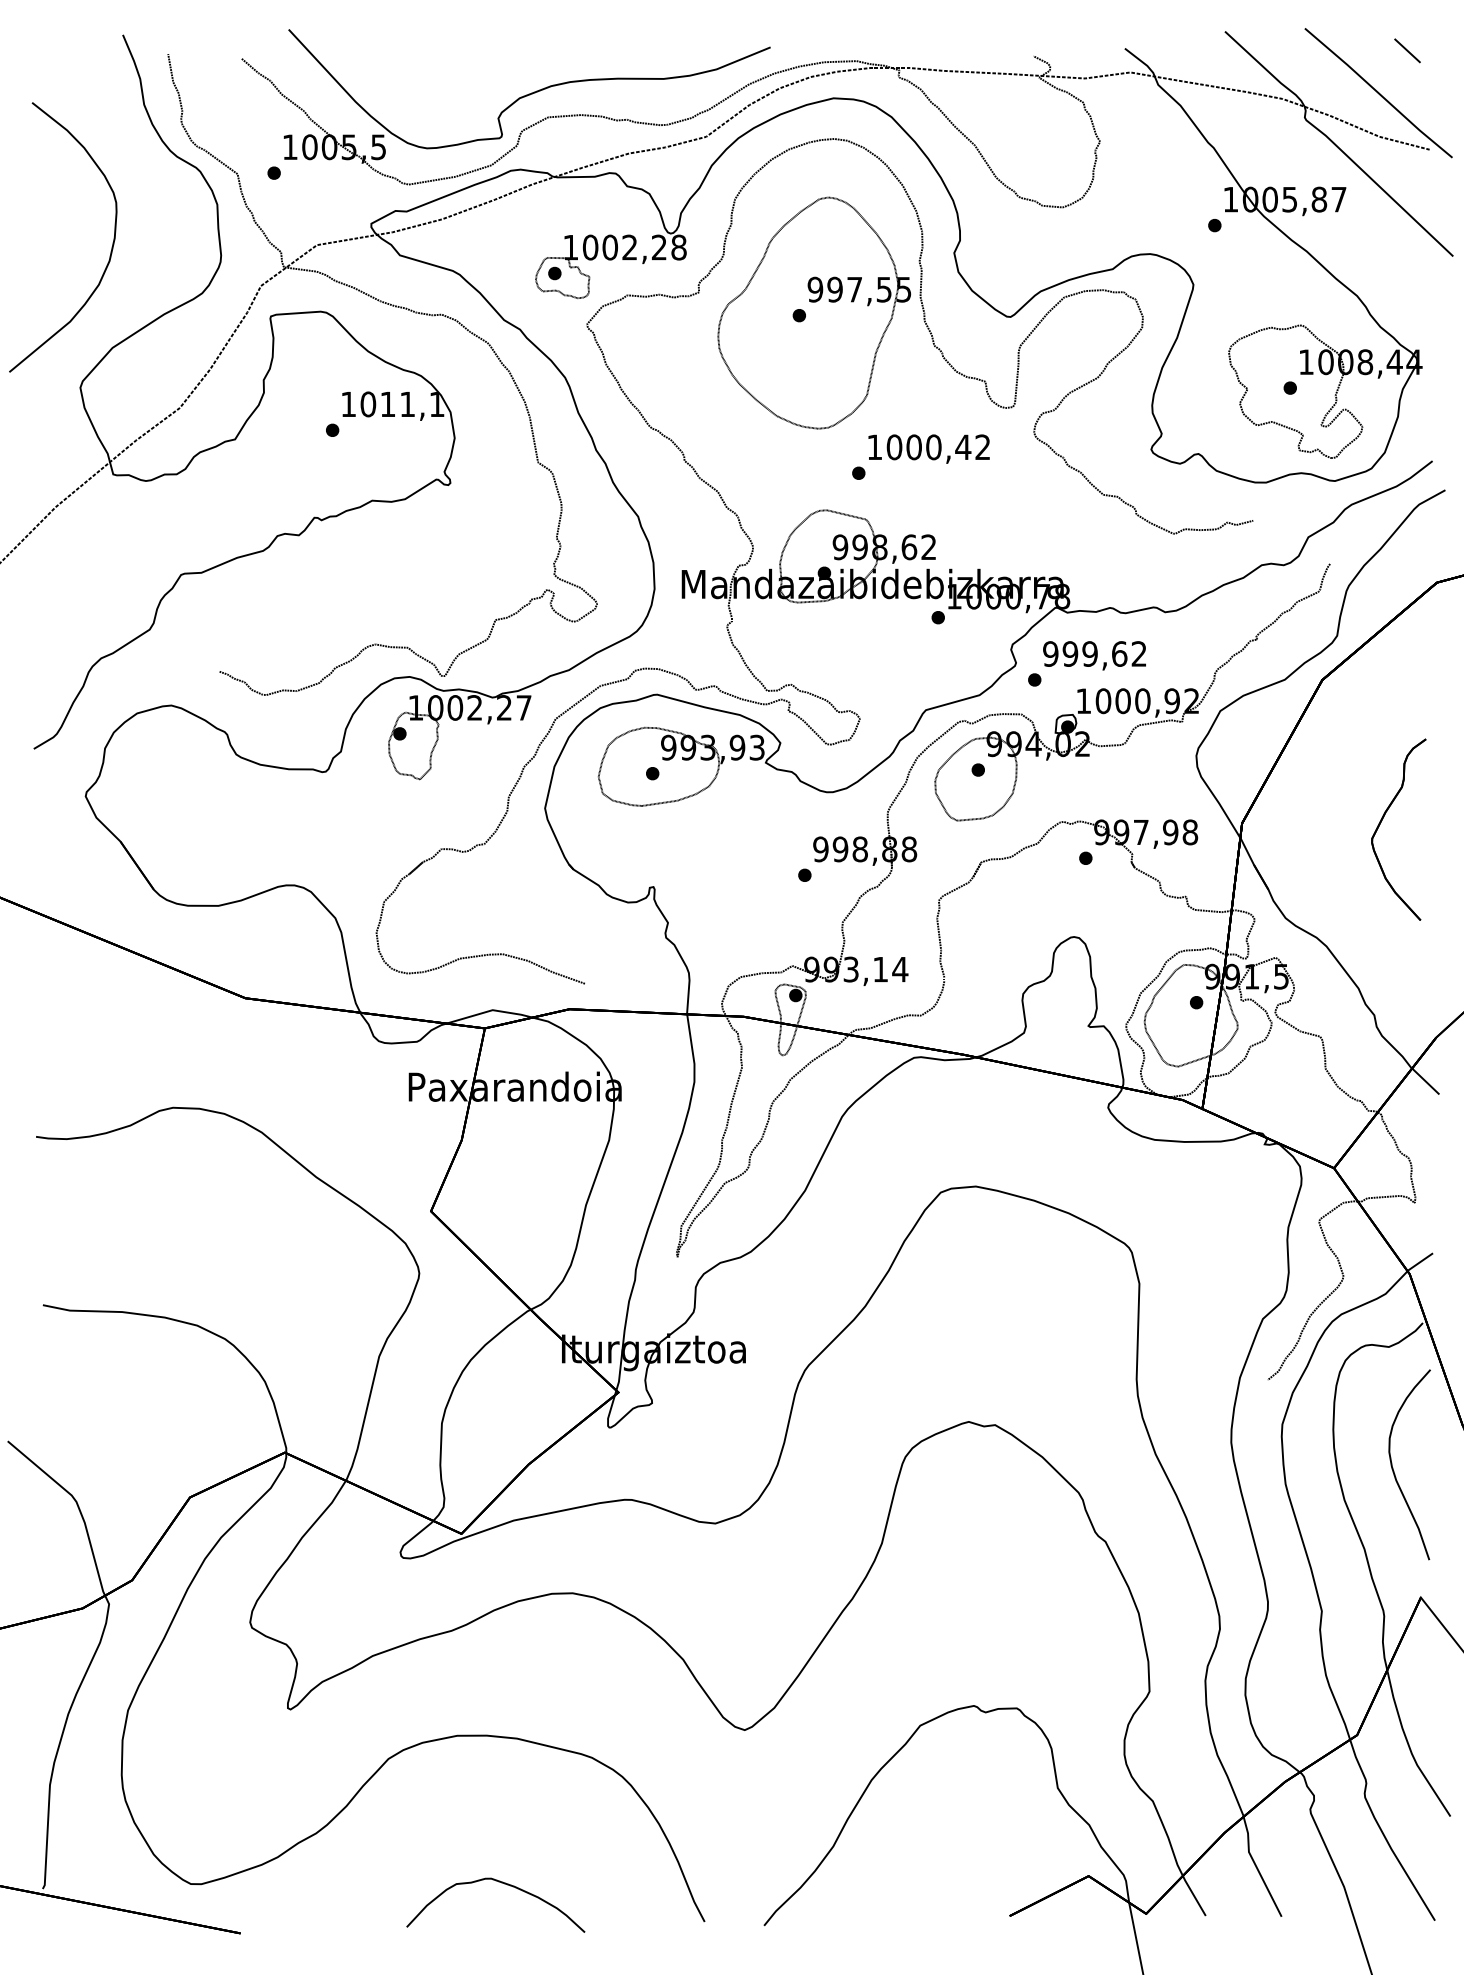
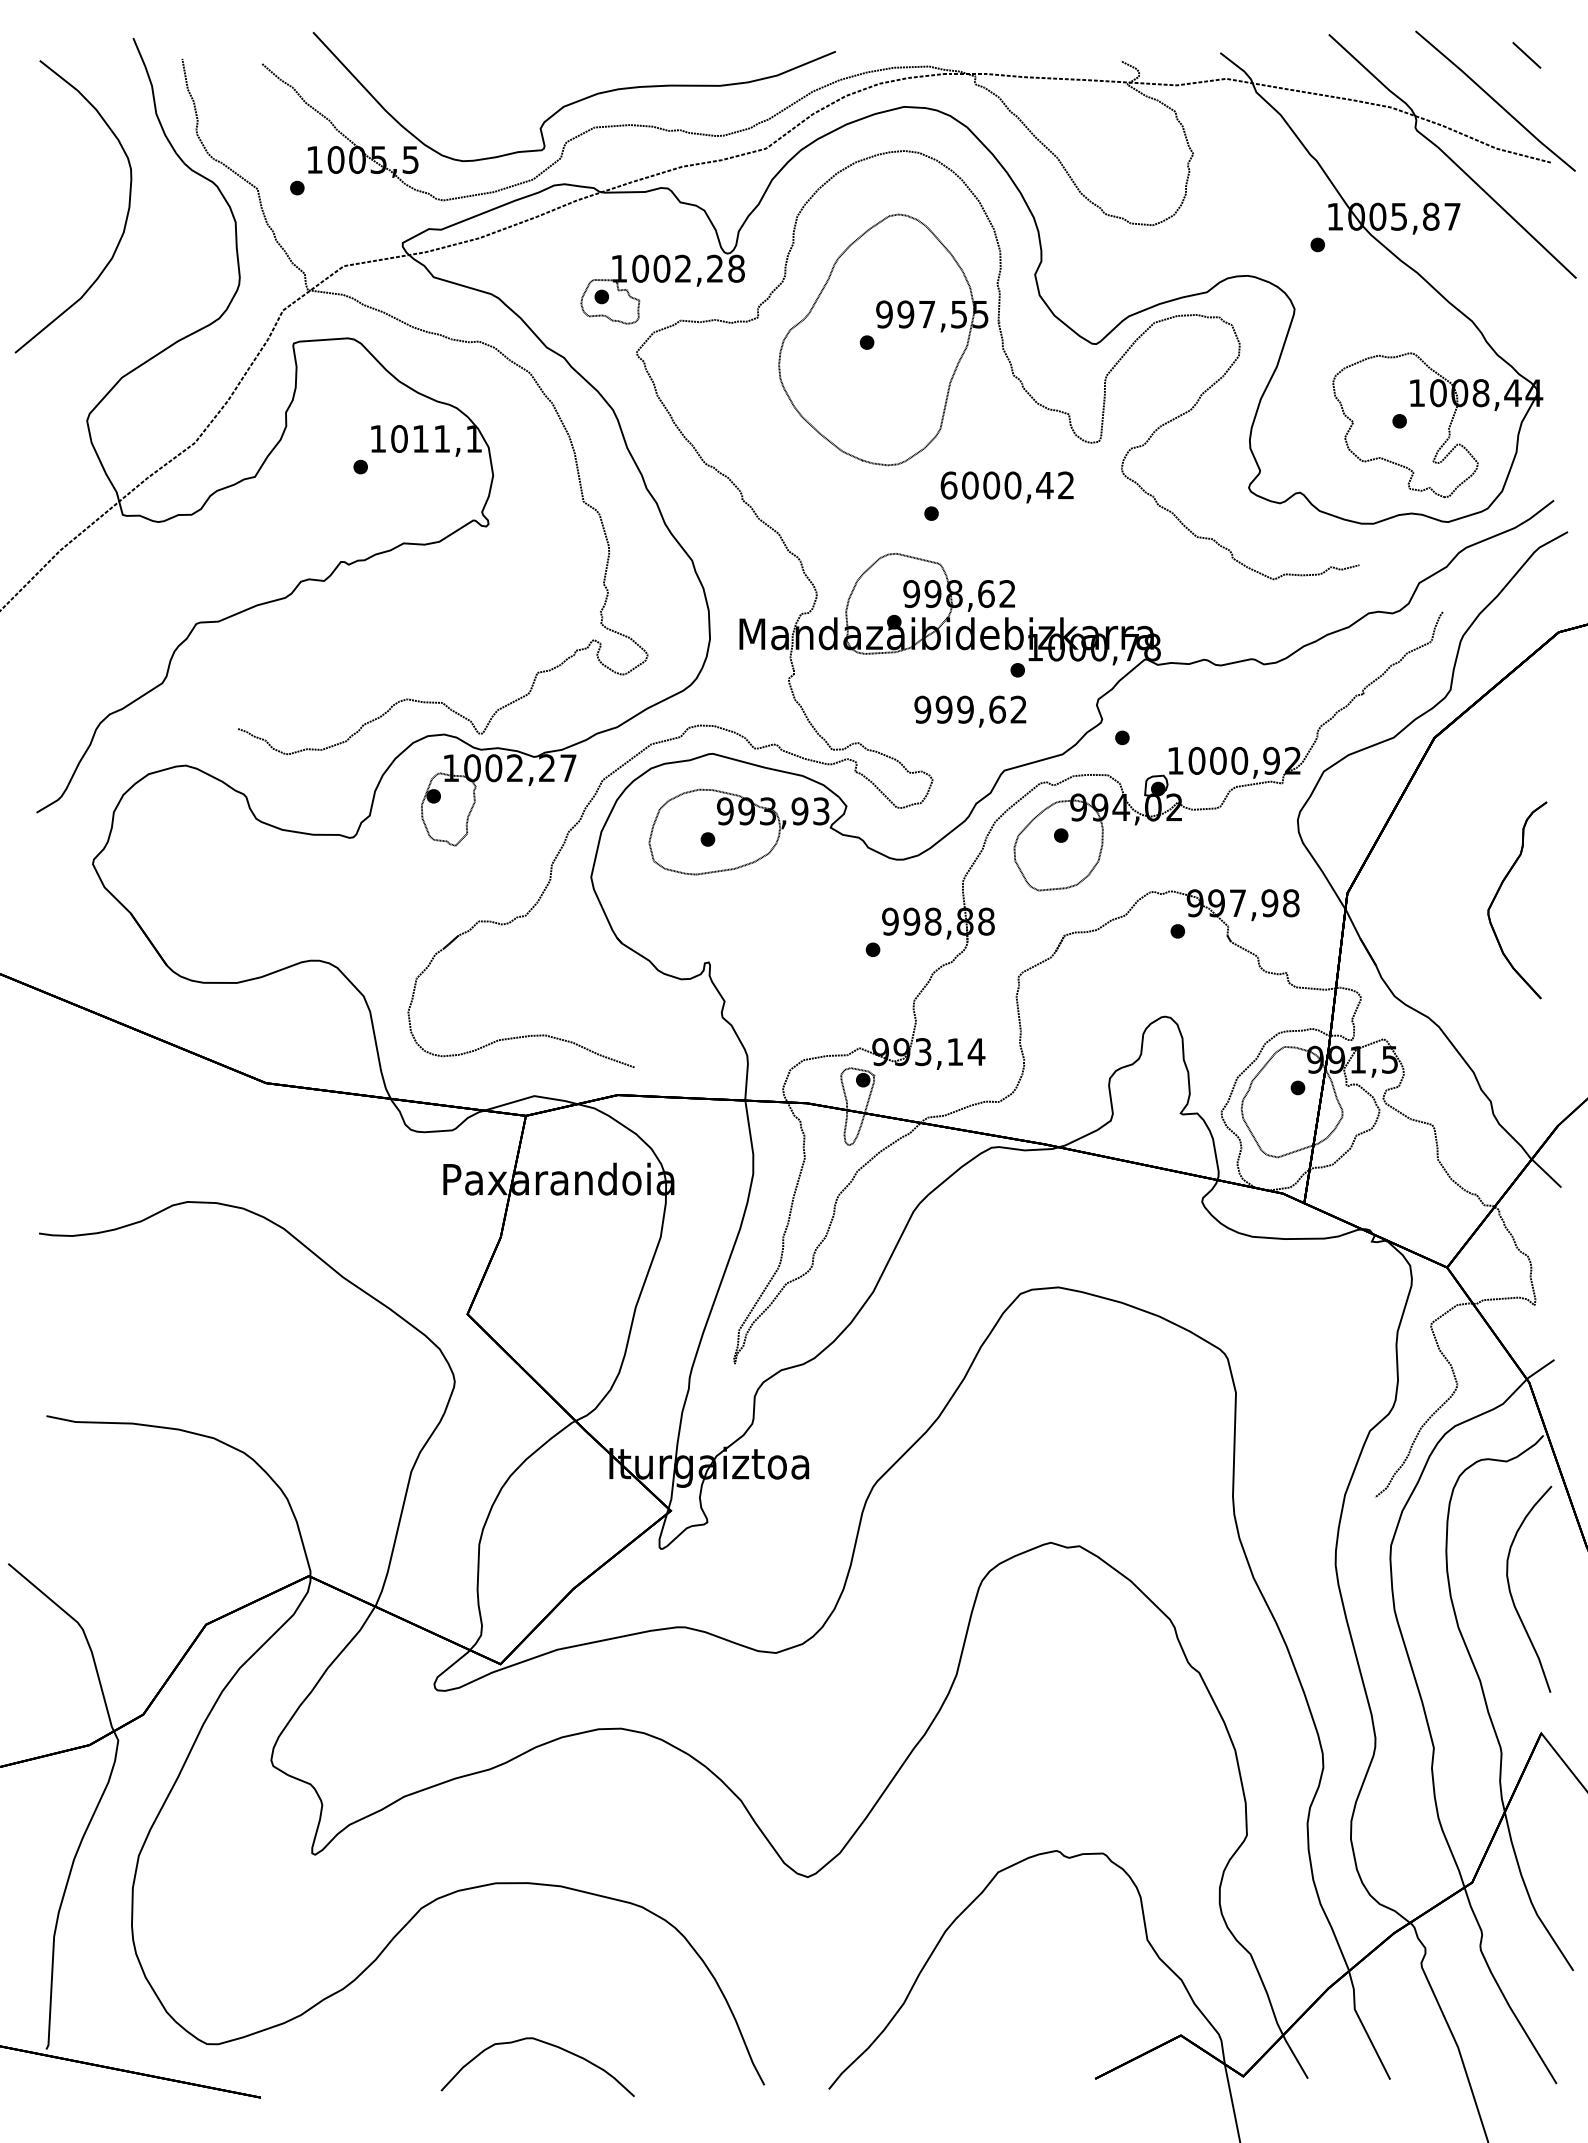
curve: (112, 244) -> (126, 214), moved
text: (874, 447) -> (948, 485), 1000,42 -> 6000,42
text: (1094, 655) -> (970, 711), moved

